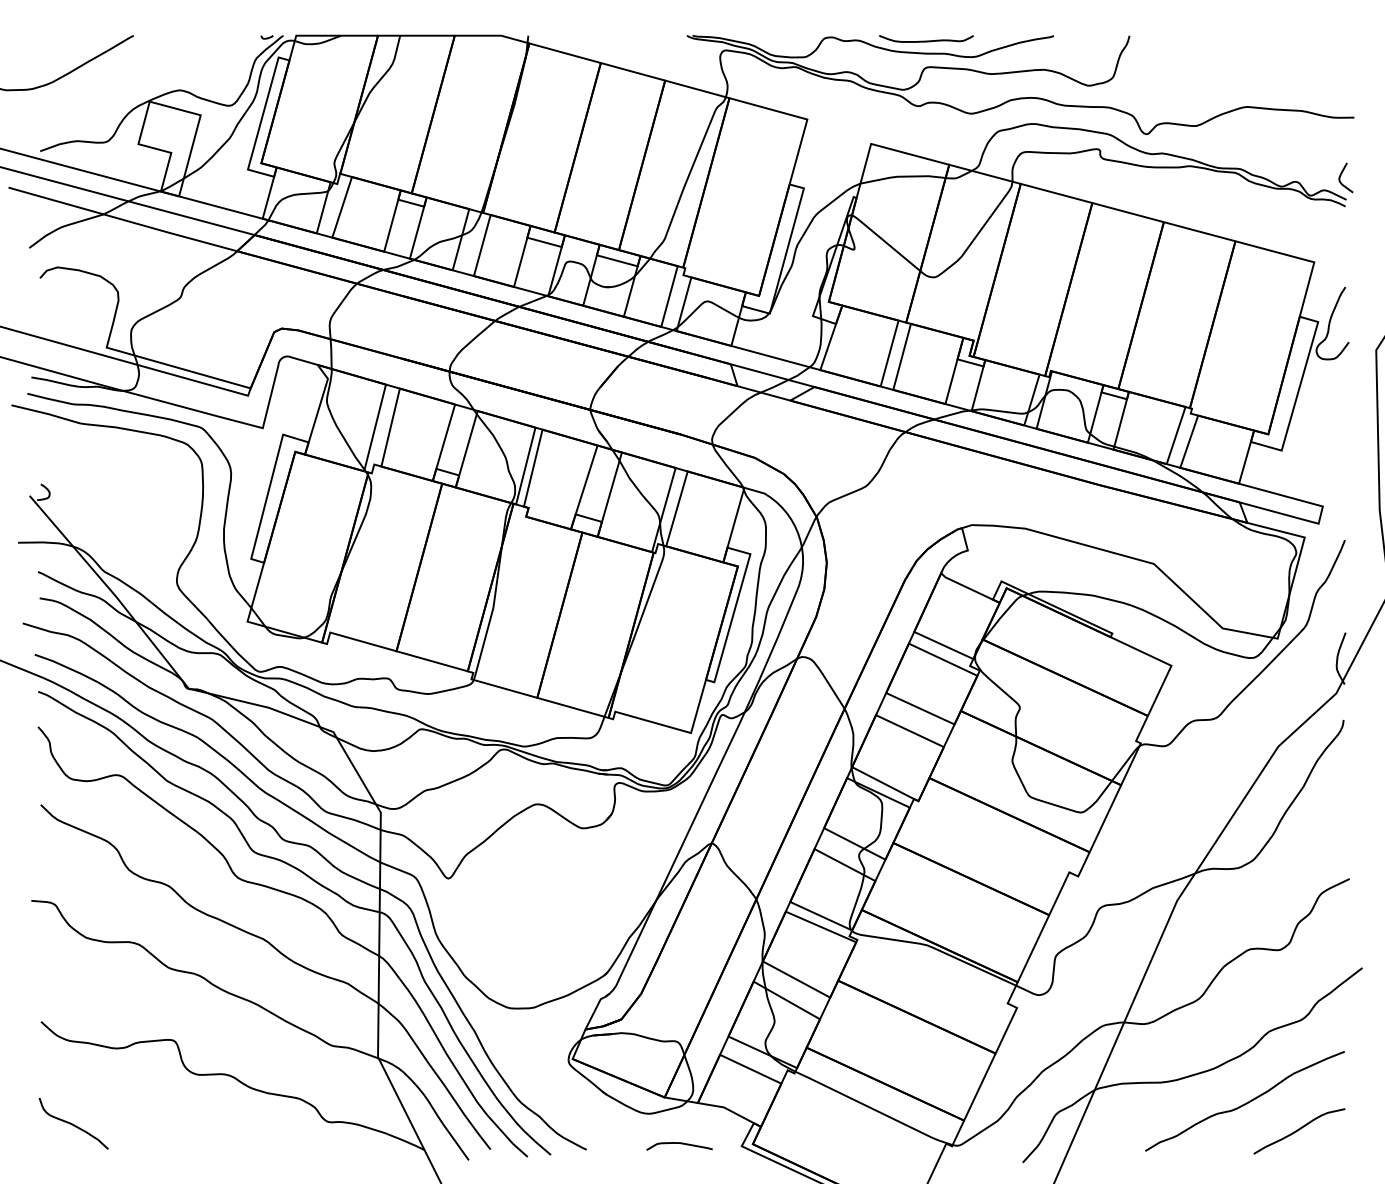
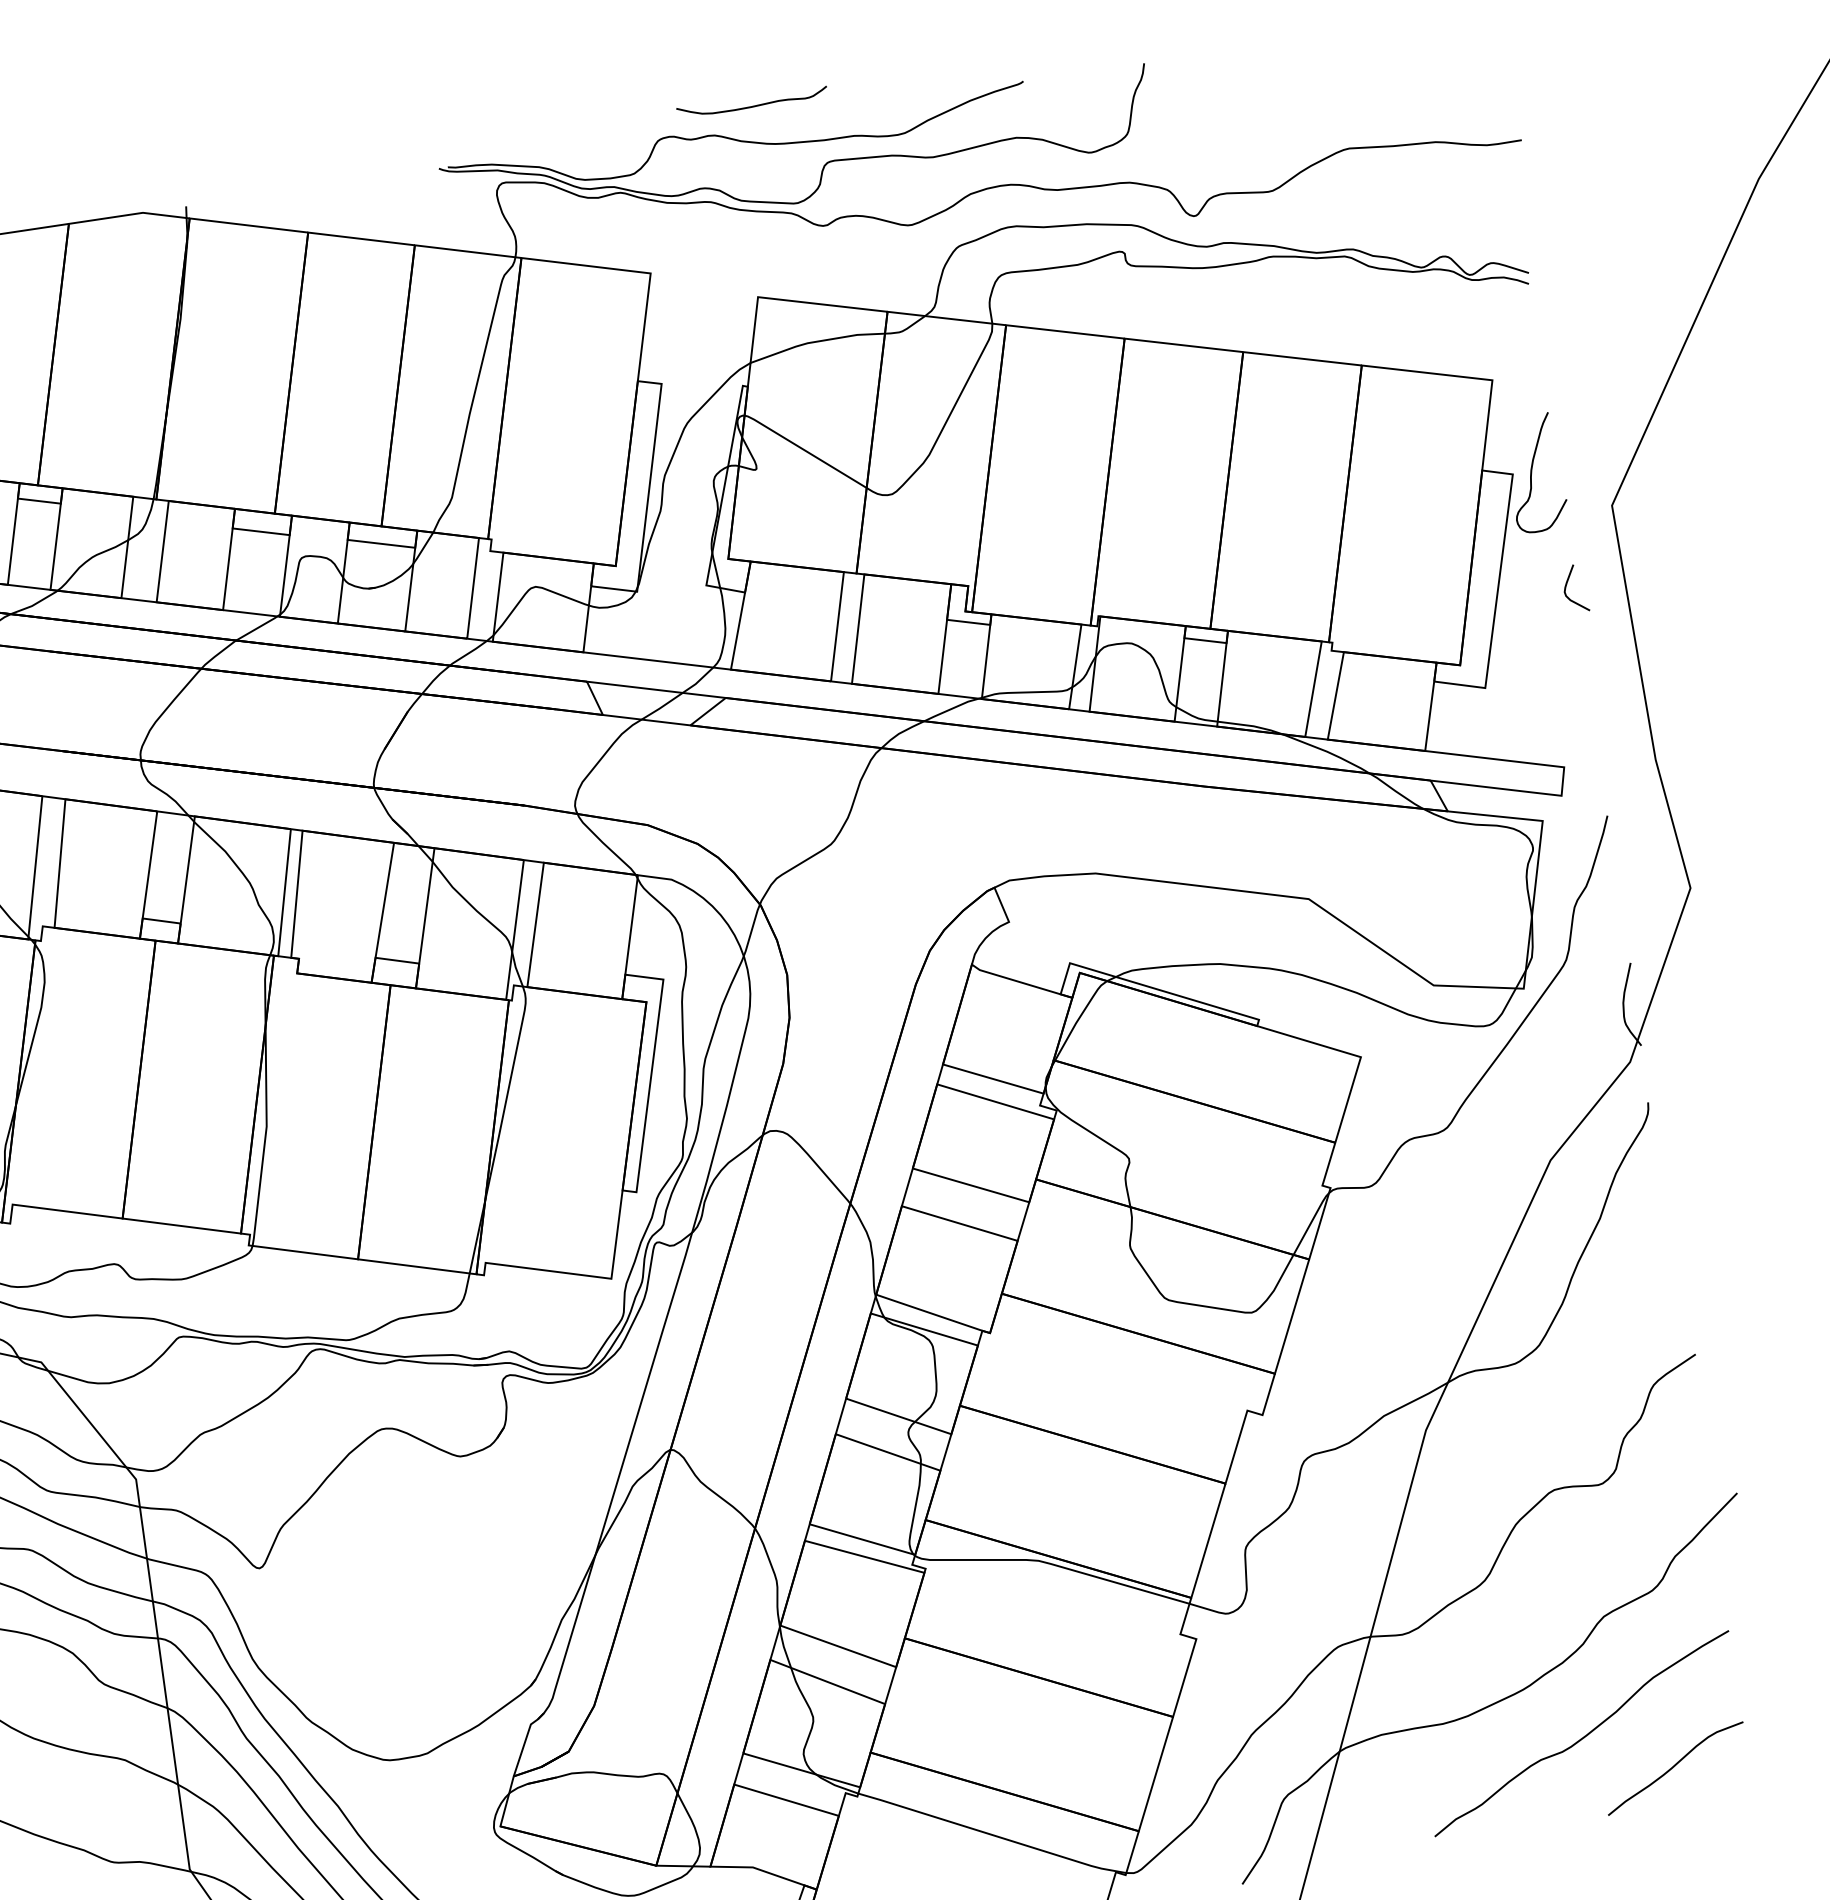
curve: (926, 40) -> (752, 105), moved
curve: (1341, 175) -> (1567, 586), moved

